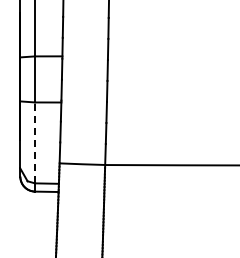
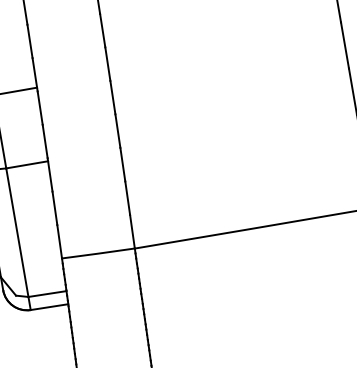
line: (35, 142) -> (17, 231), dashed -> solid

